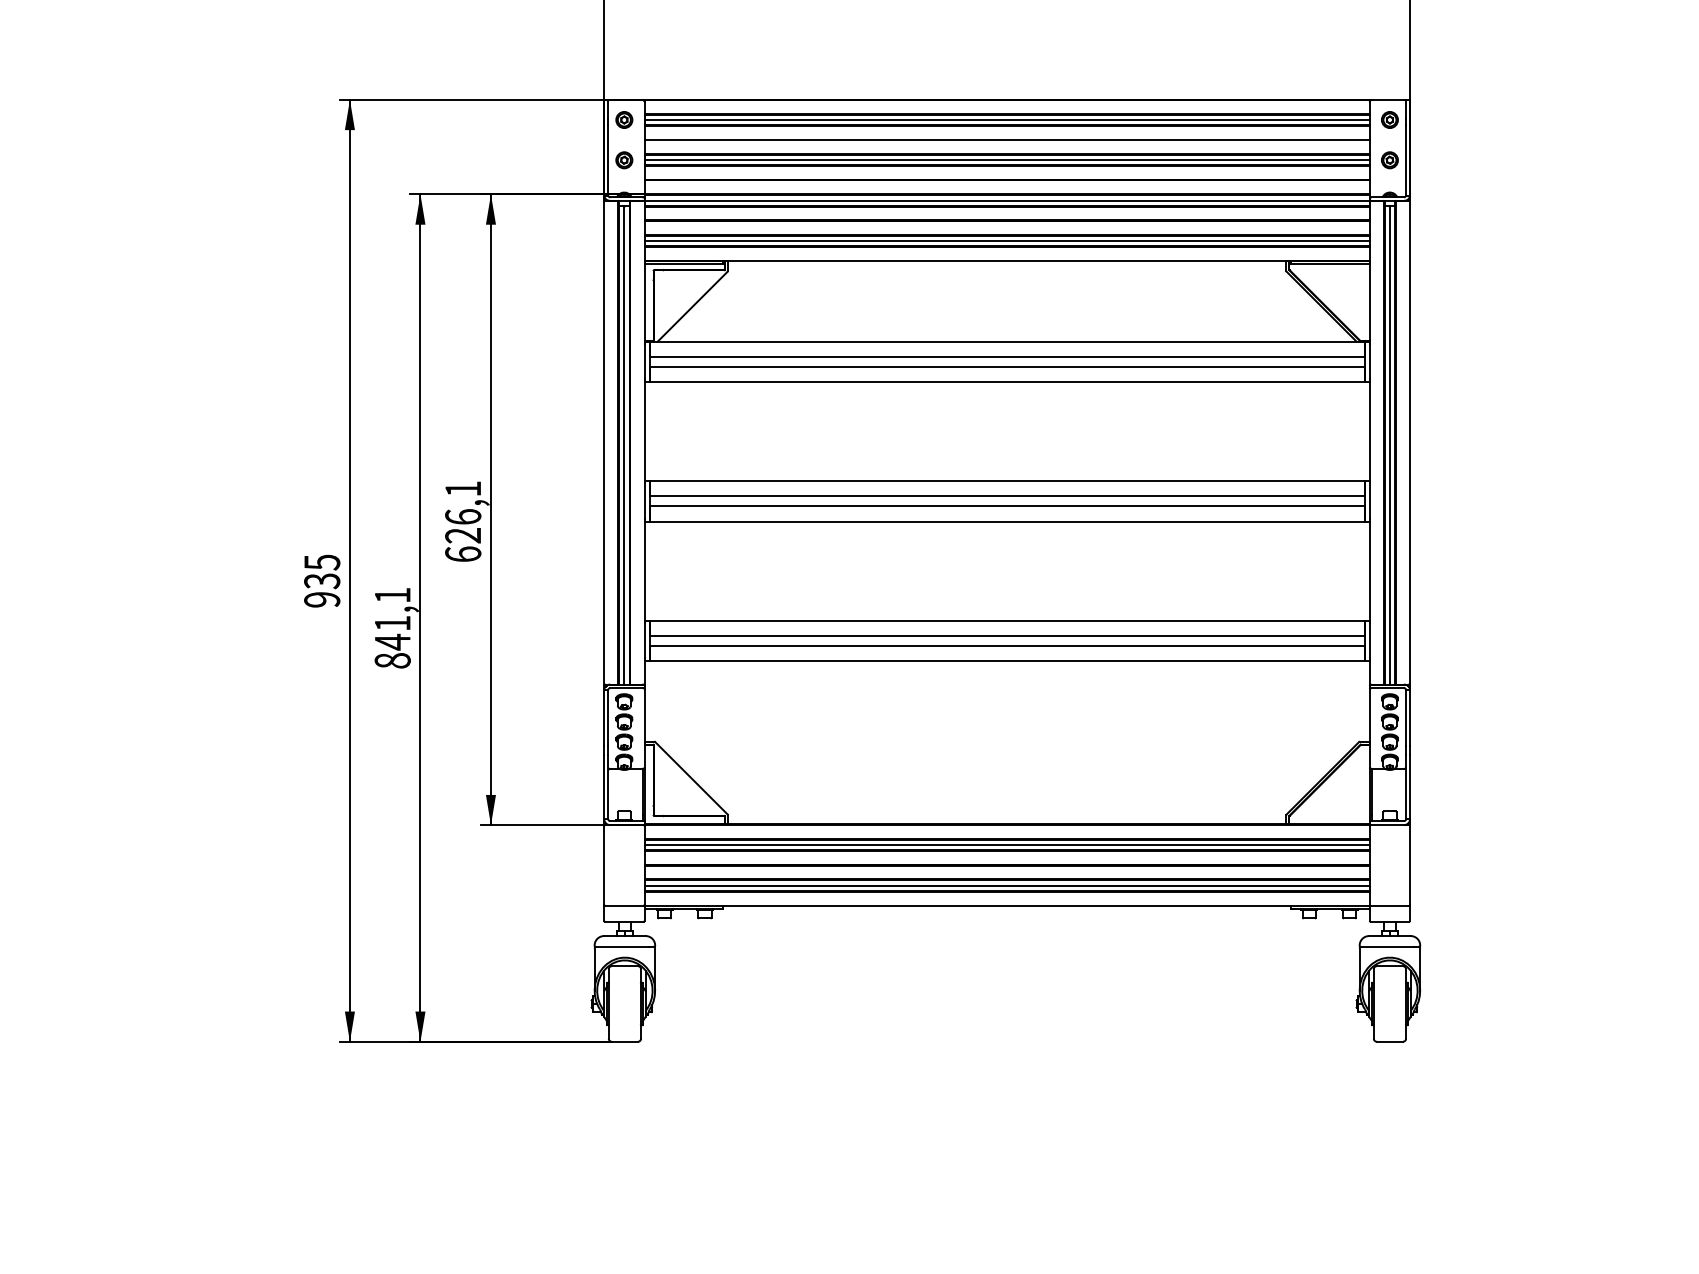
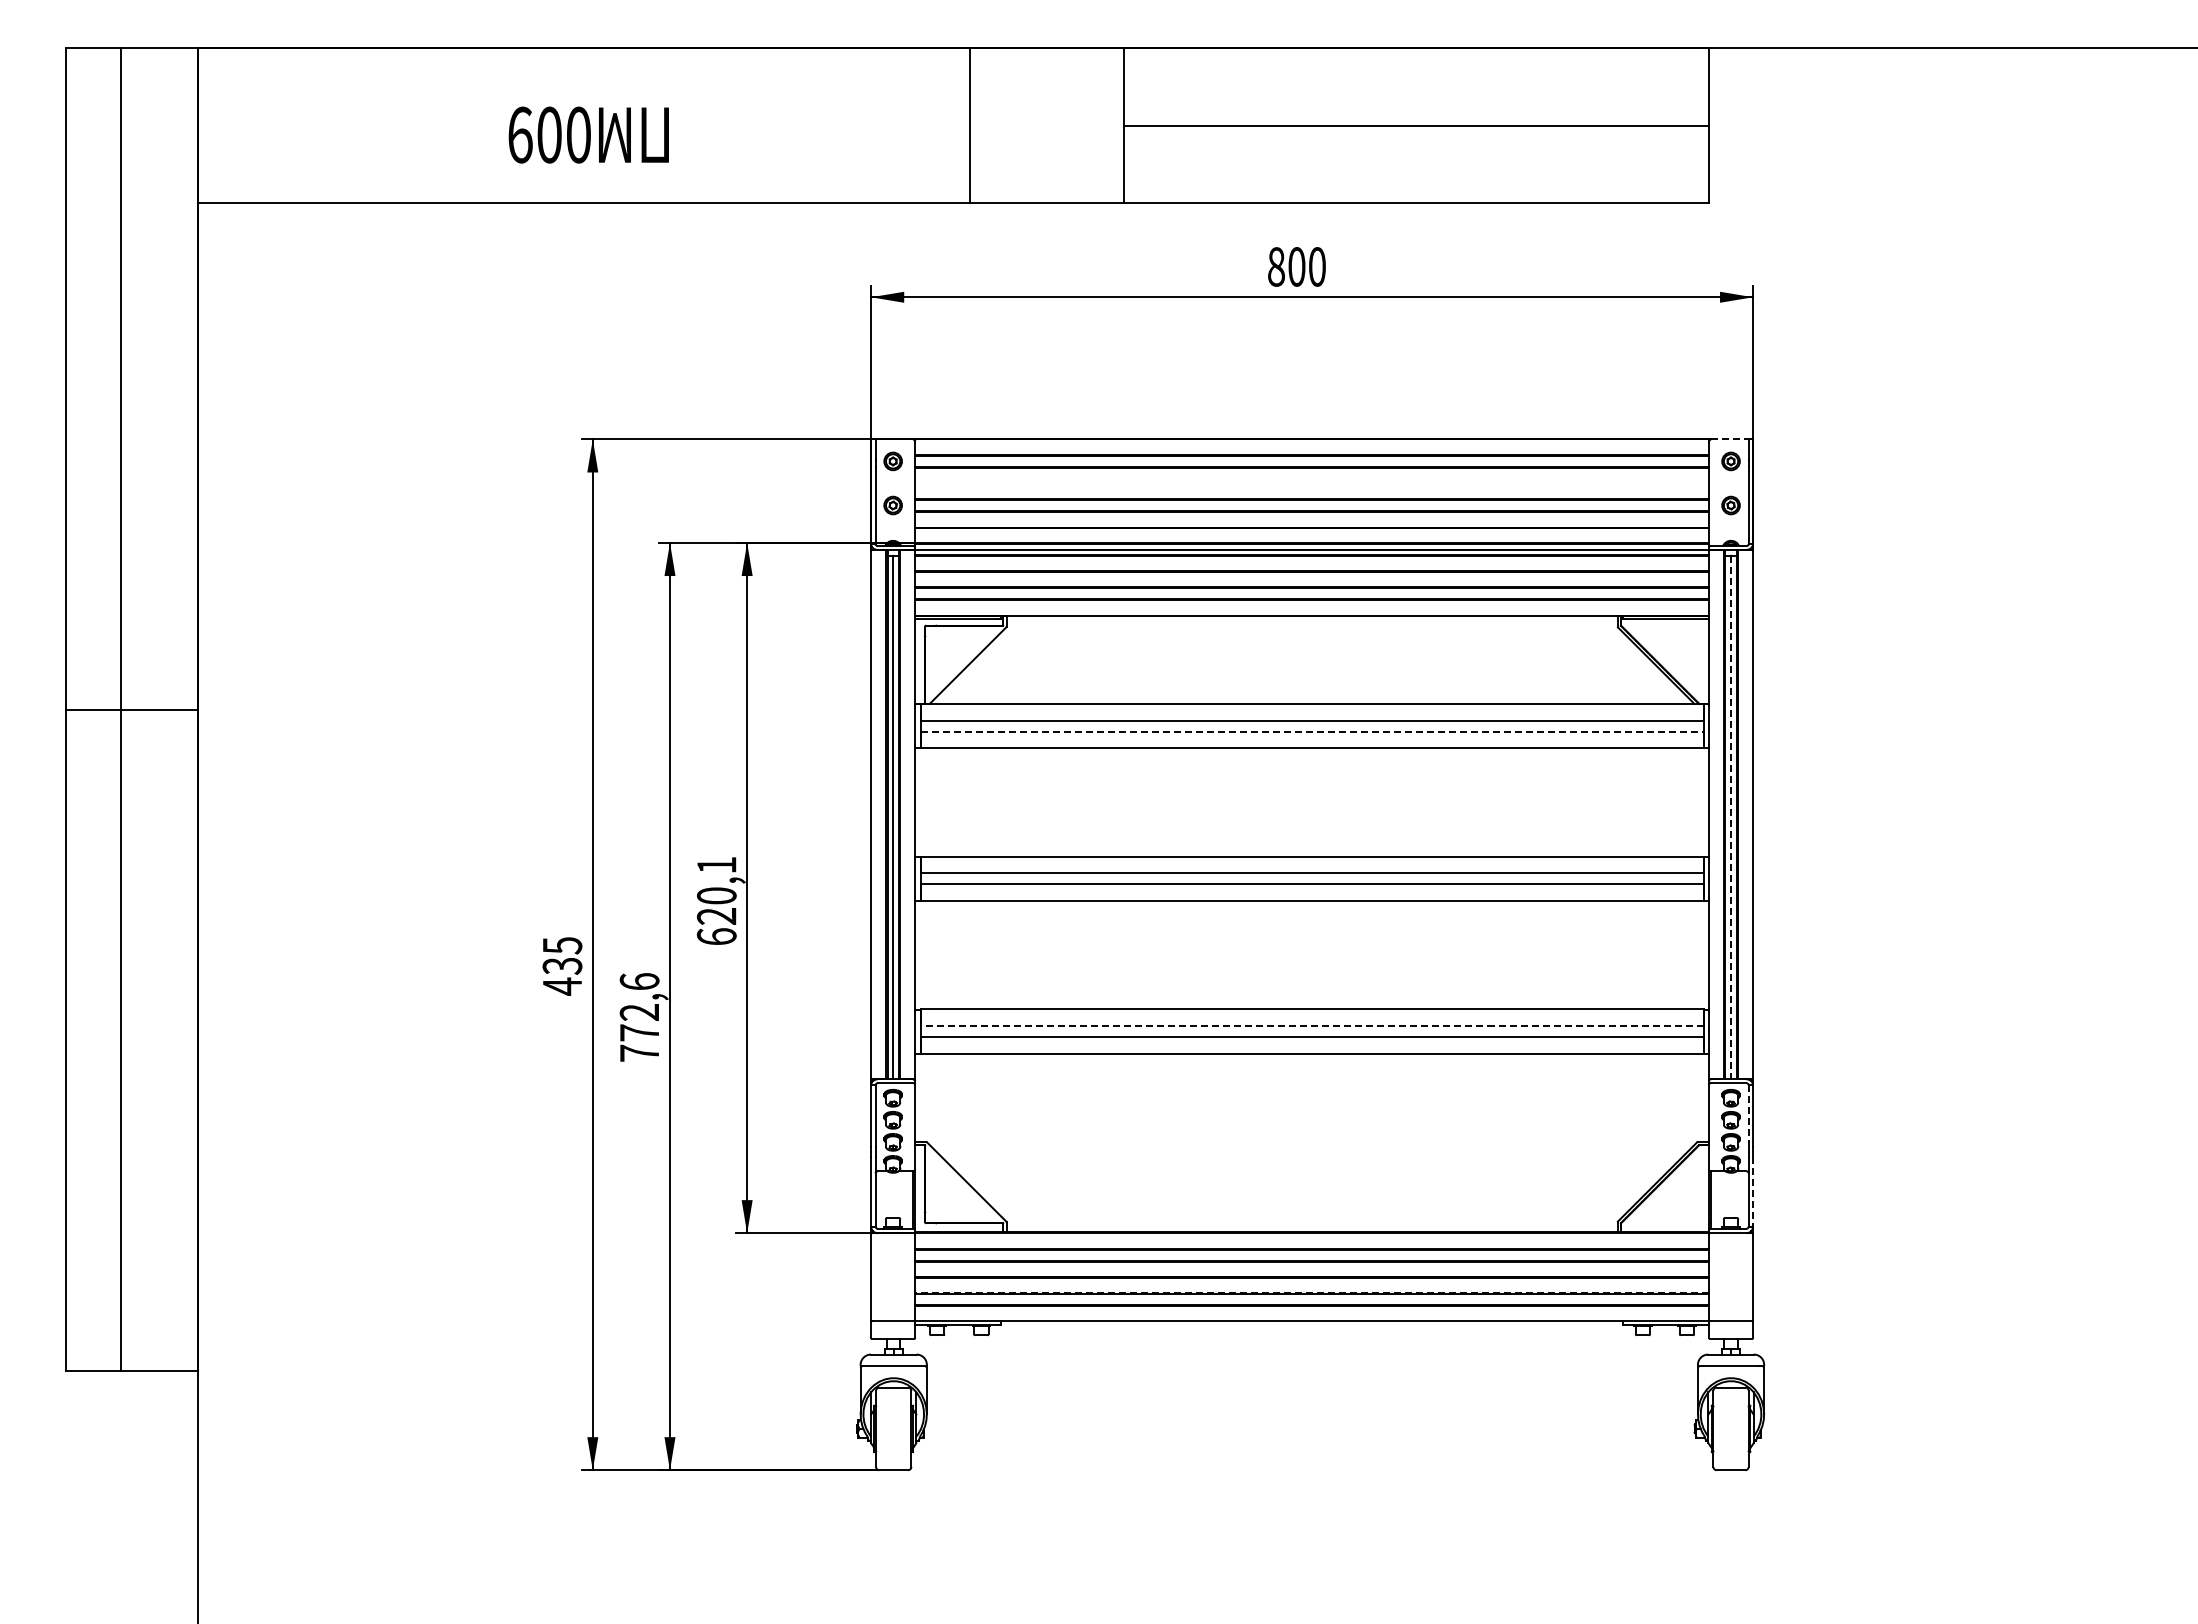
line: (1387, 99) -> (1728, 439), solid -> dashed
line: (1007, 120) -> (1312, 461), removed
line: (1007, 140) -> (1312, 483), removed
line: (1007, 160) -> (1312, 505), removed
line: (1007, 240) -> (1312, 593), removed
line: (1007, 366) -> (1312, 731), solid -> dashed
line: (1390, 445) -> (1731, 817), solid -> dashed
text: (462, 516) -> (716, 895), 626,1 -> 620,1
text: (322, 599) -> (562, 986), 935 -> 435
text: (392, 628) -> (639, 1017), 841,1 -> 772,6
line: (1006, 636) -> (1311, 1026), solid -> dashed
line: (1405, 718) -> (1748, 1116), solid -> dashed
line: (1410, 787) -> (1753, 1192), solid -> dashed
line: (1007, 845) -> (1312, 1255), removed
line: (1007, 879) -> (1312, 1292), solid -> dashed
line: (1007, 885) -> (1312, 1299), removed

